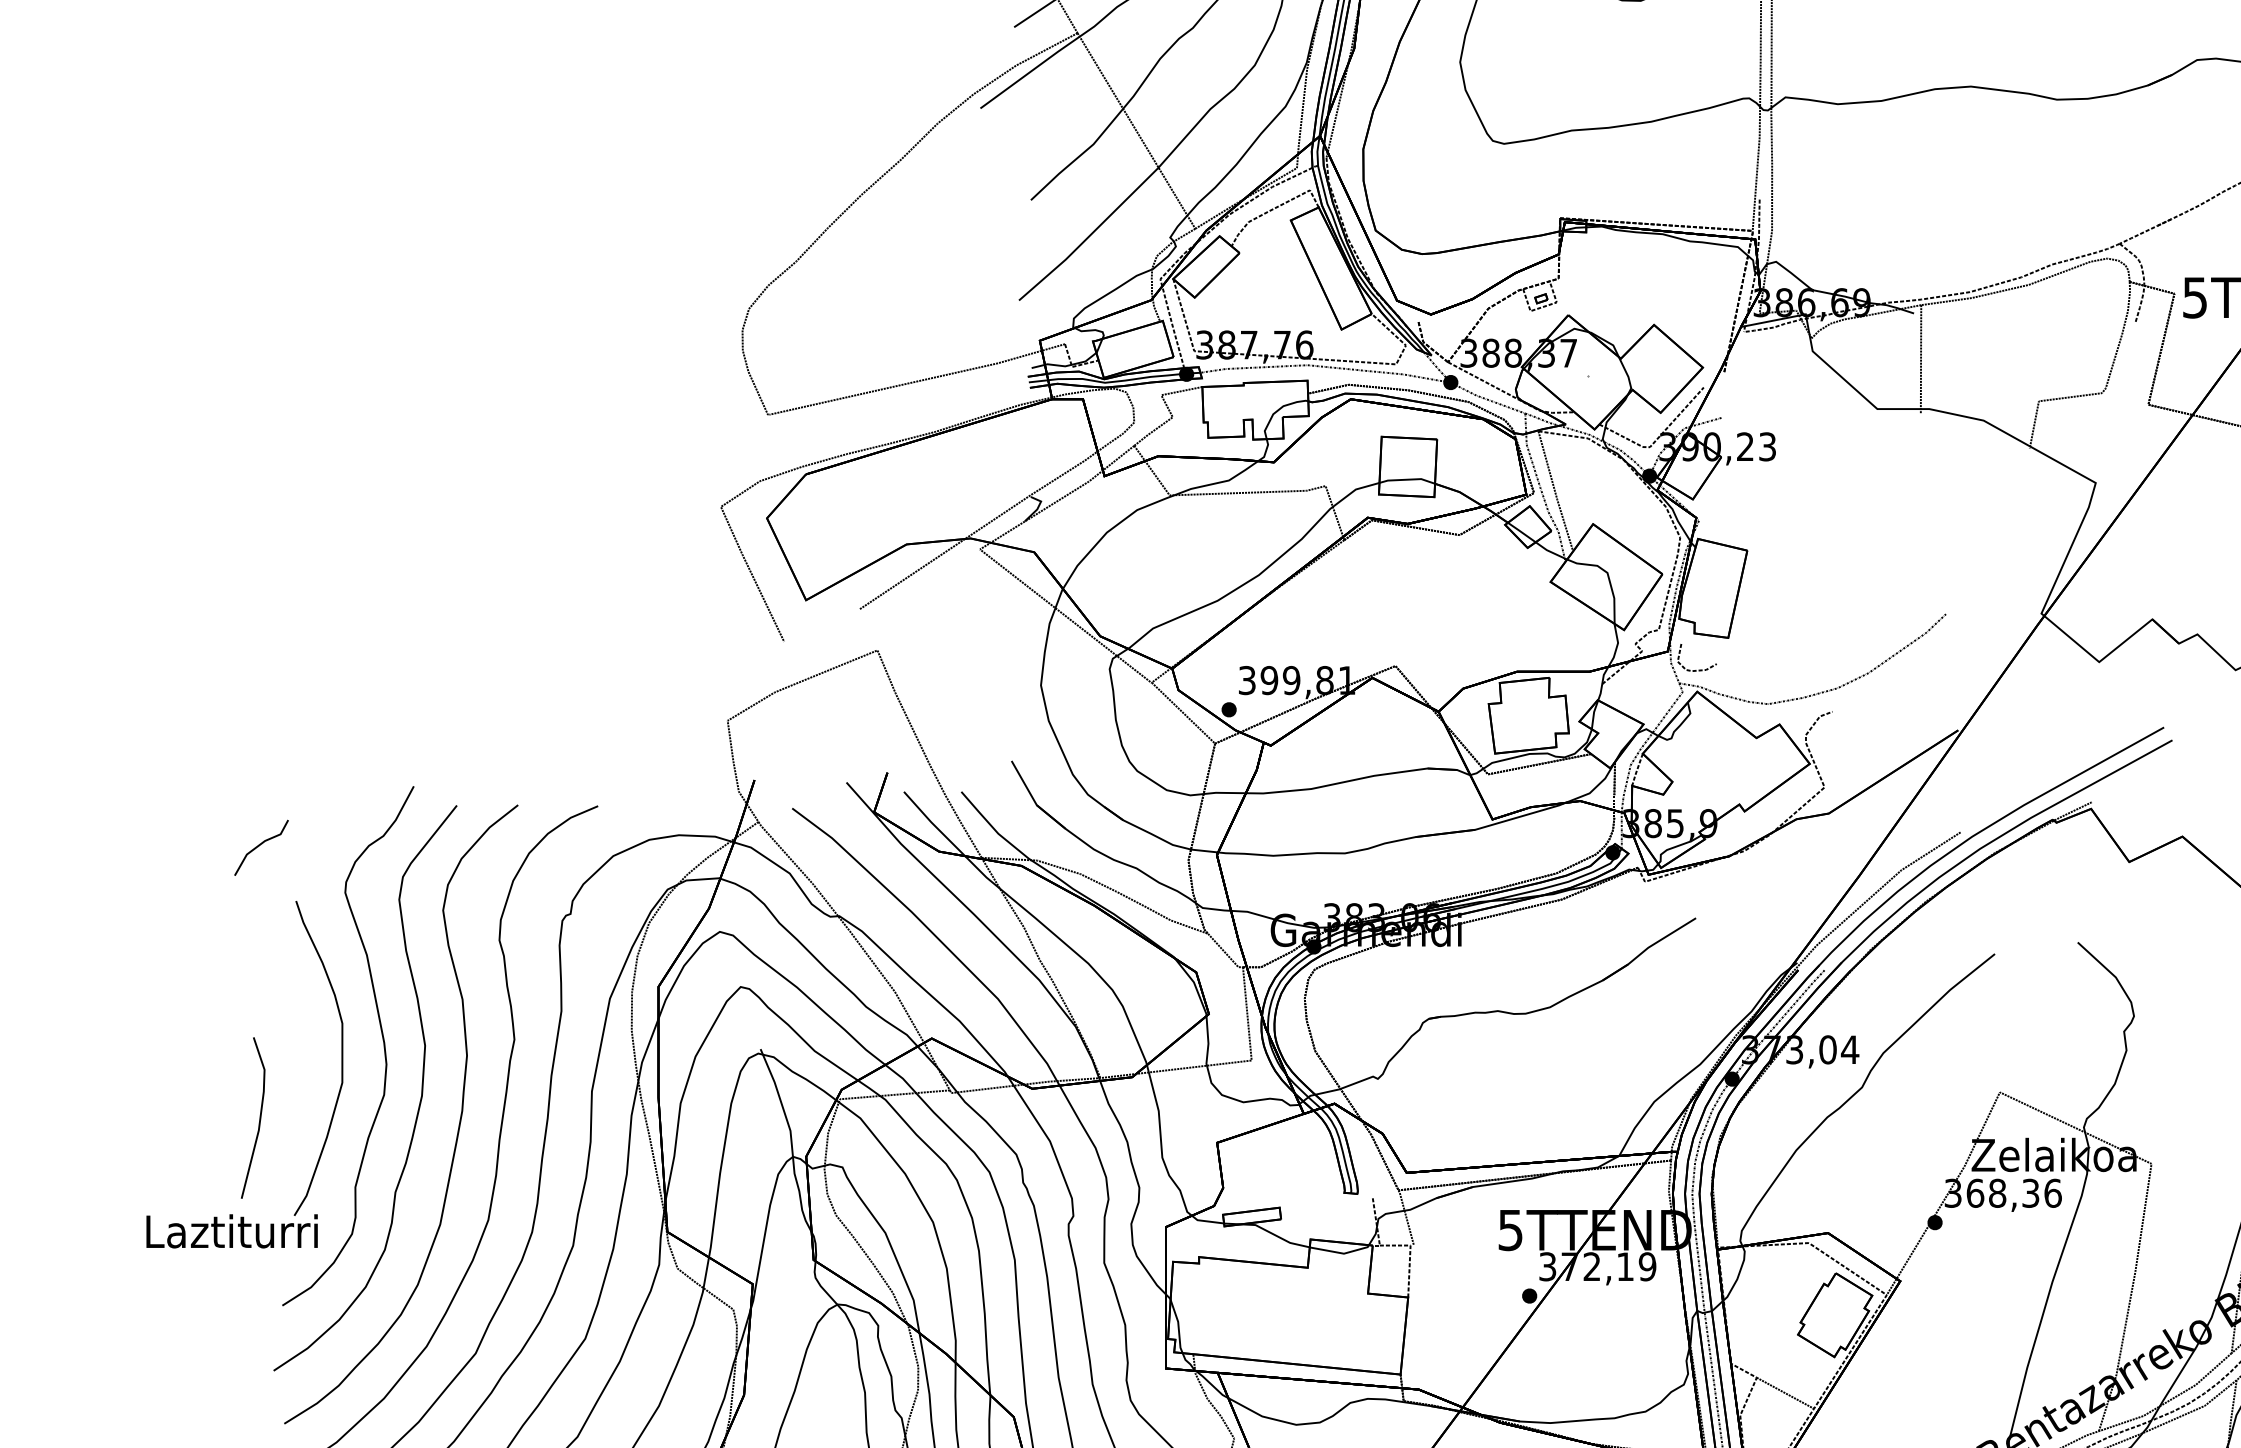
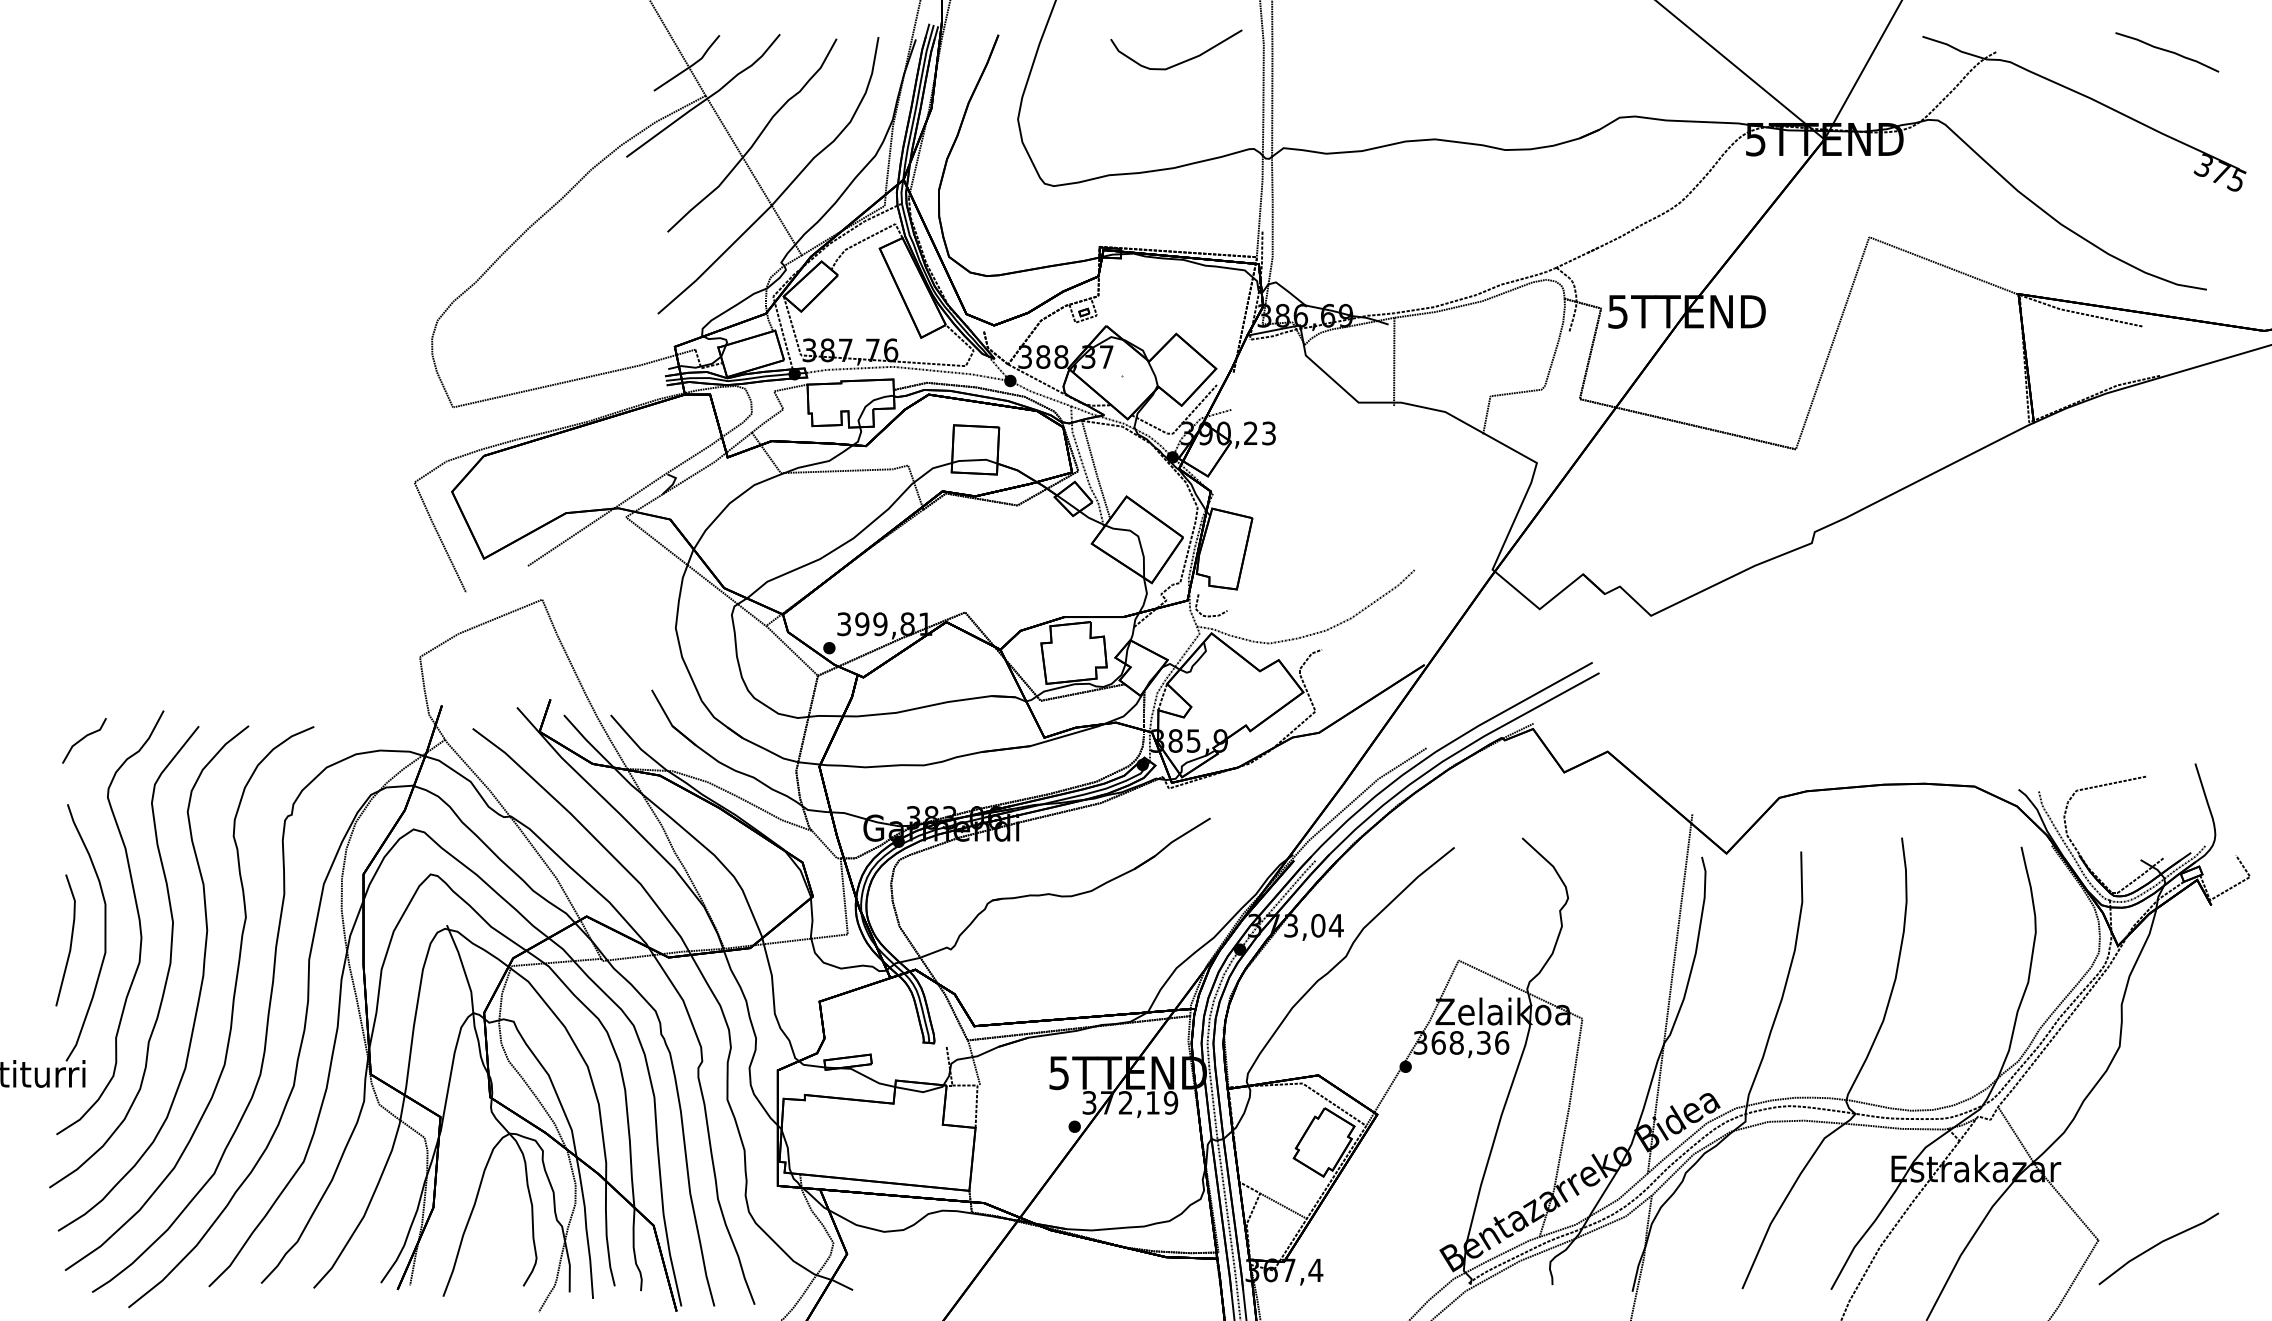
line: (260, 846) -> (83, 739), moved
line: (259, 1118) -> (70, 940), moved

